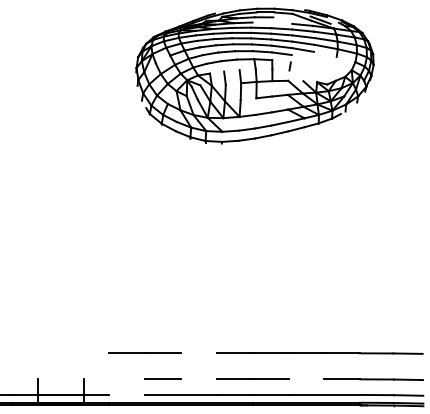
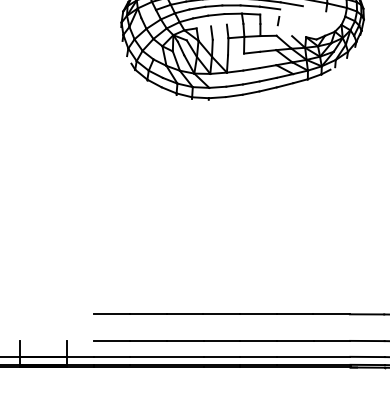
line: (198, 353) -> (184, 314), added
line: (127, 379) -> (112, 341), added
line: (198, 379) -> (184, 341), added
line: (306, 379) -> (295, 341), added
line: (127, 394) -> (112, 356), added

